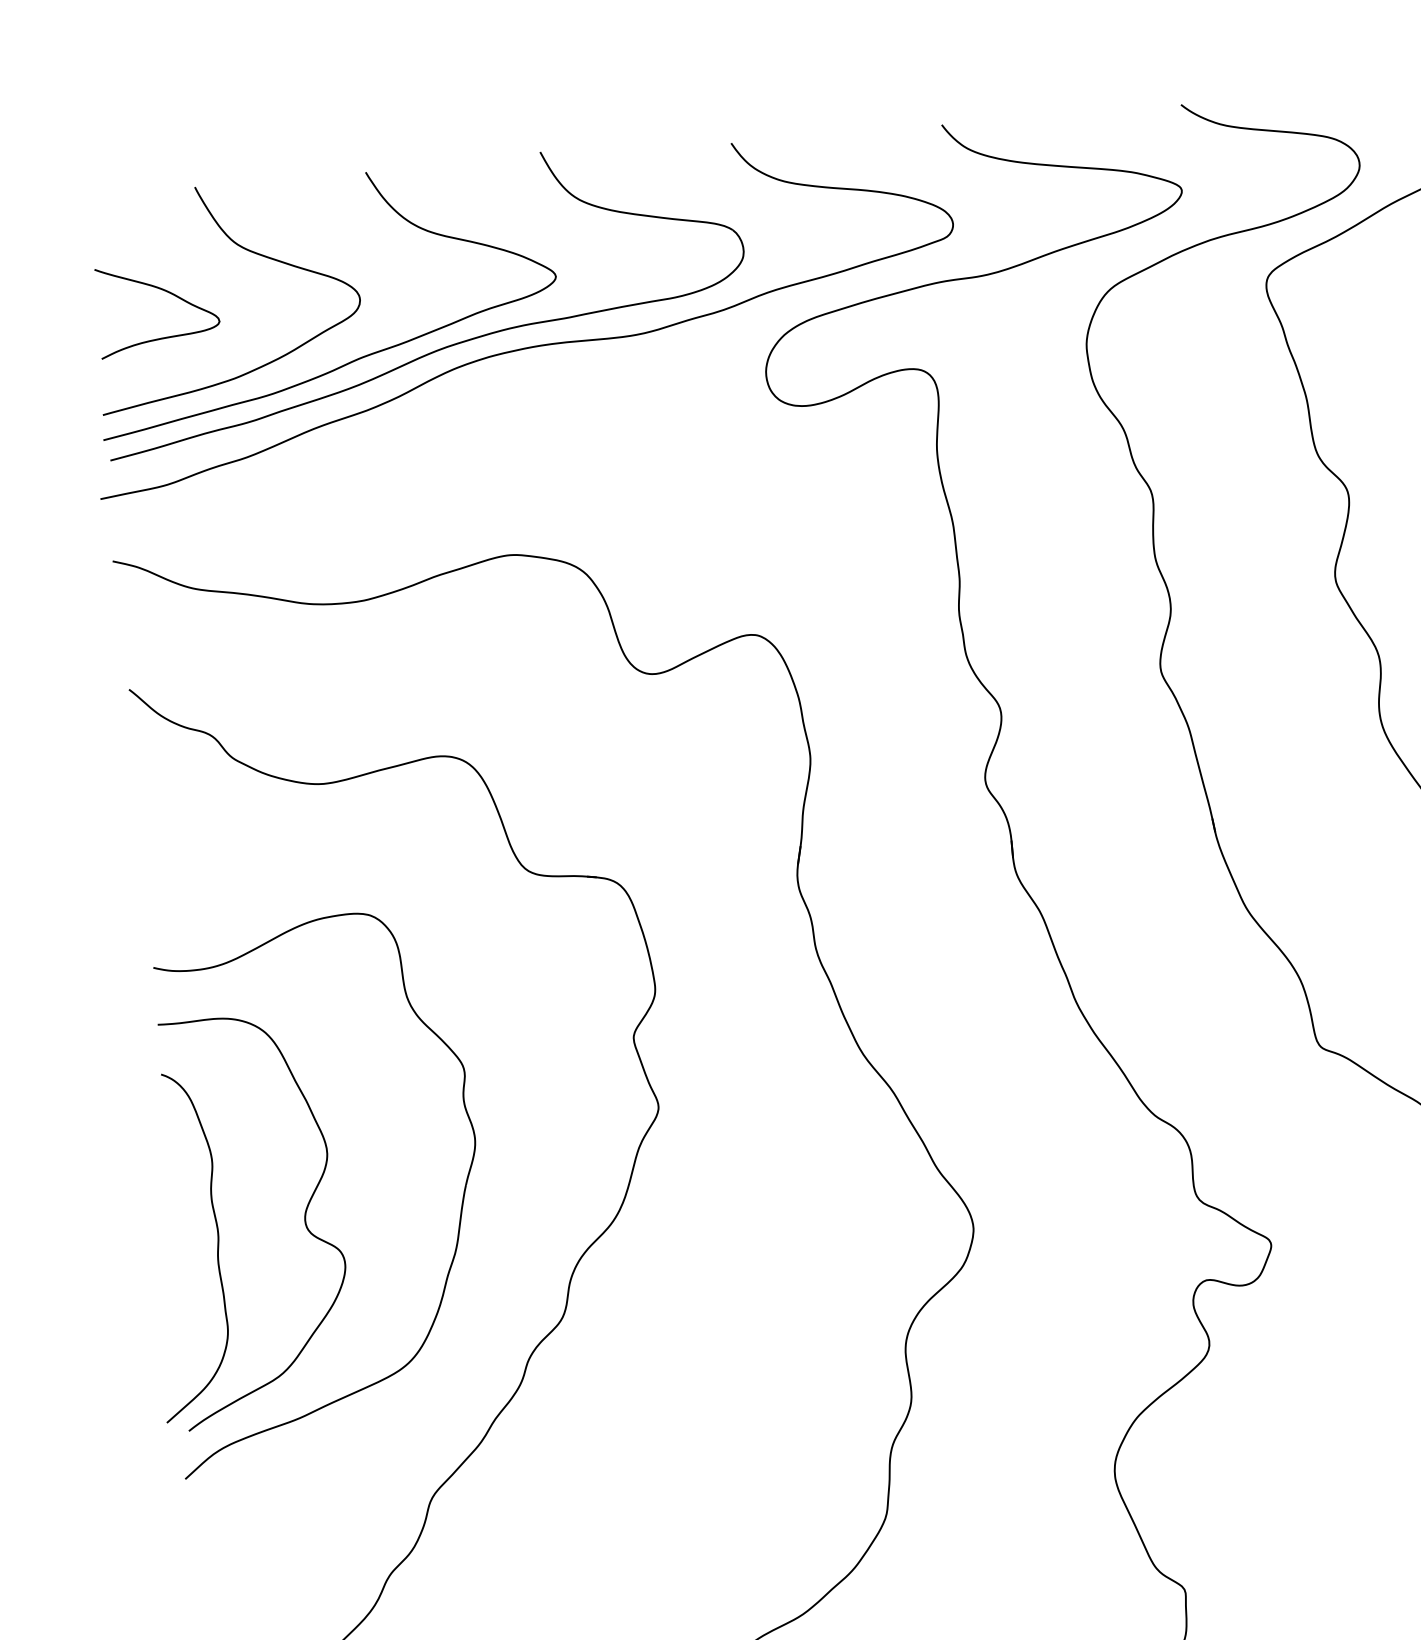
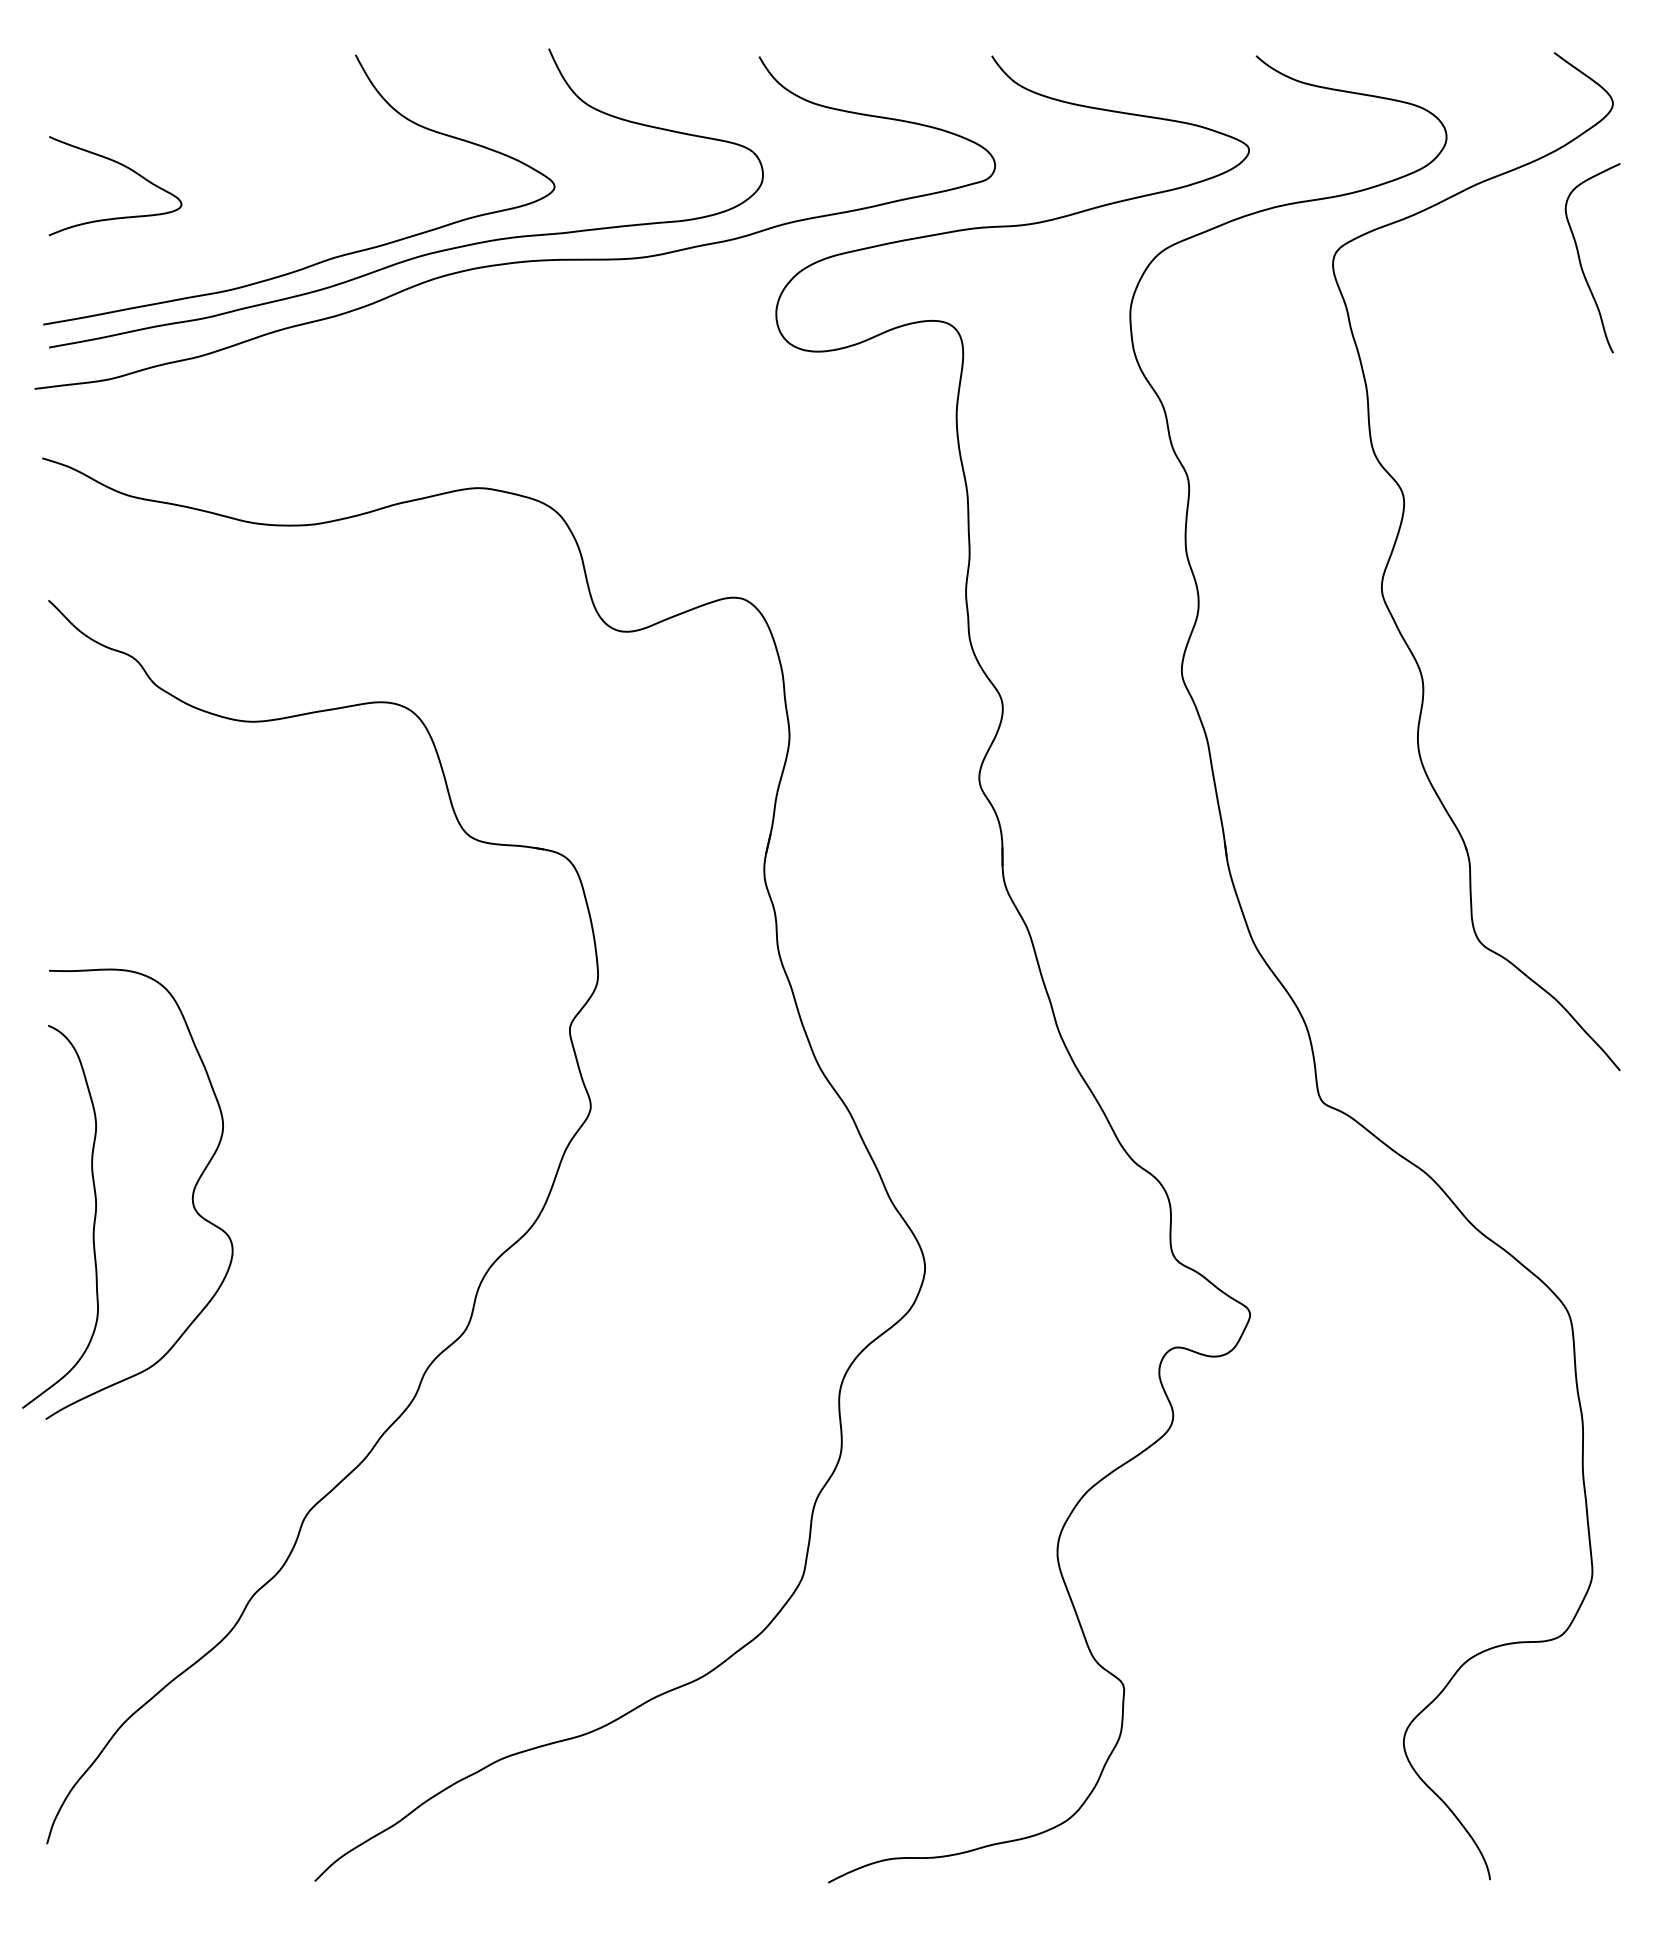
curve: (244, 249) -> (215, 128), removed
part: (460, 1208) -> (364, 1200), removed

